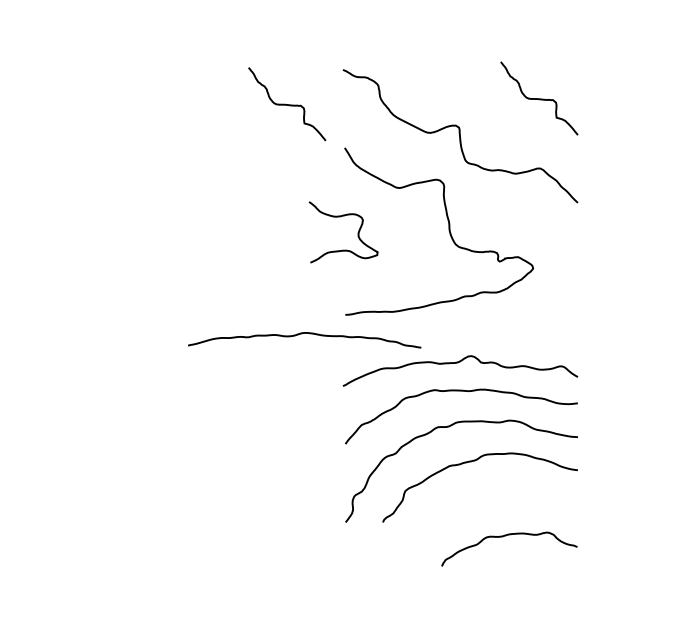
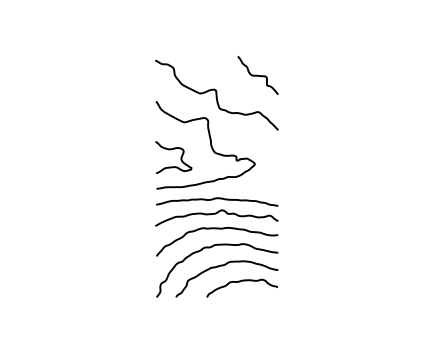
curve: (286, 104) -> (125, 78), removed
curve: (356, 232) -> (180, 157), moved
curve: (305, 335) -> (217, 199), moved
curve: (505, 537) -> (240, 282), moved

